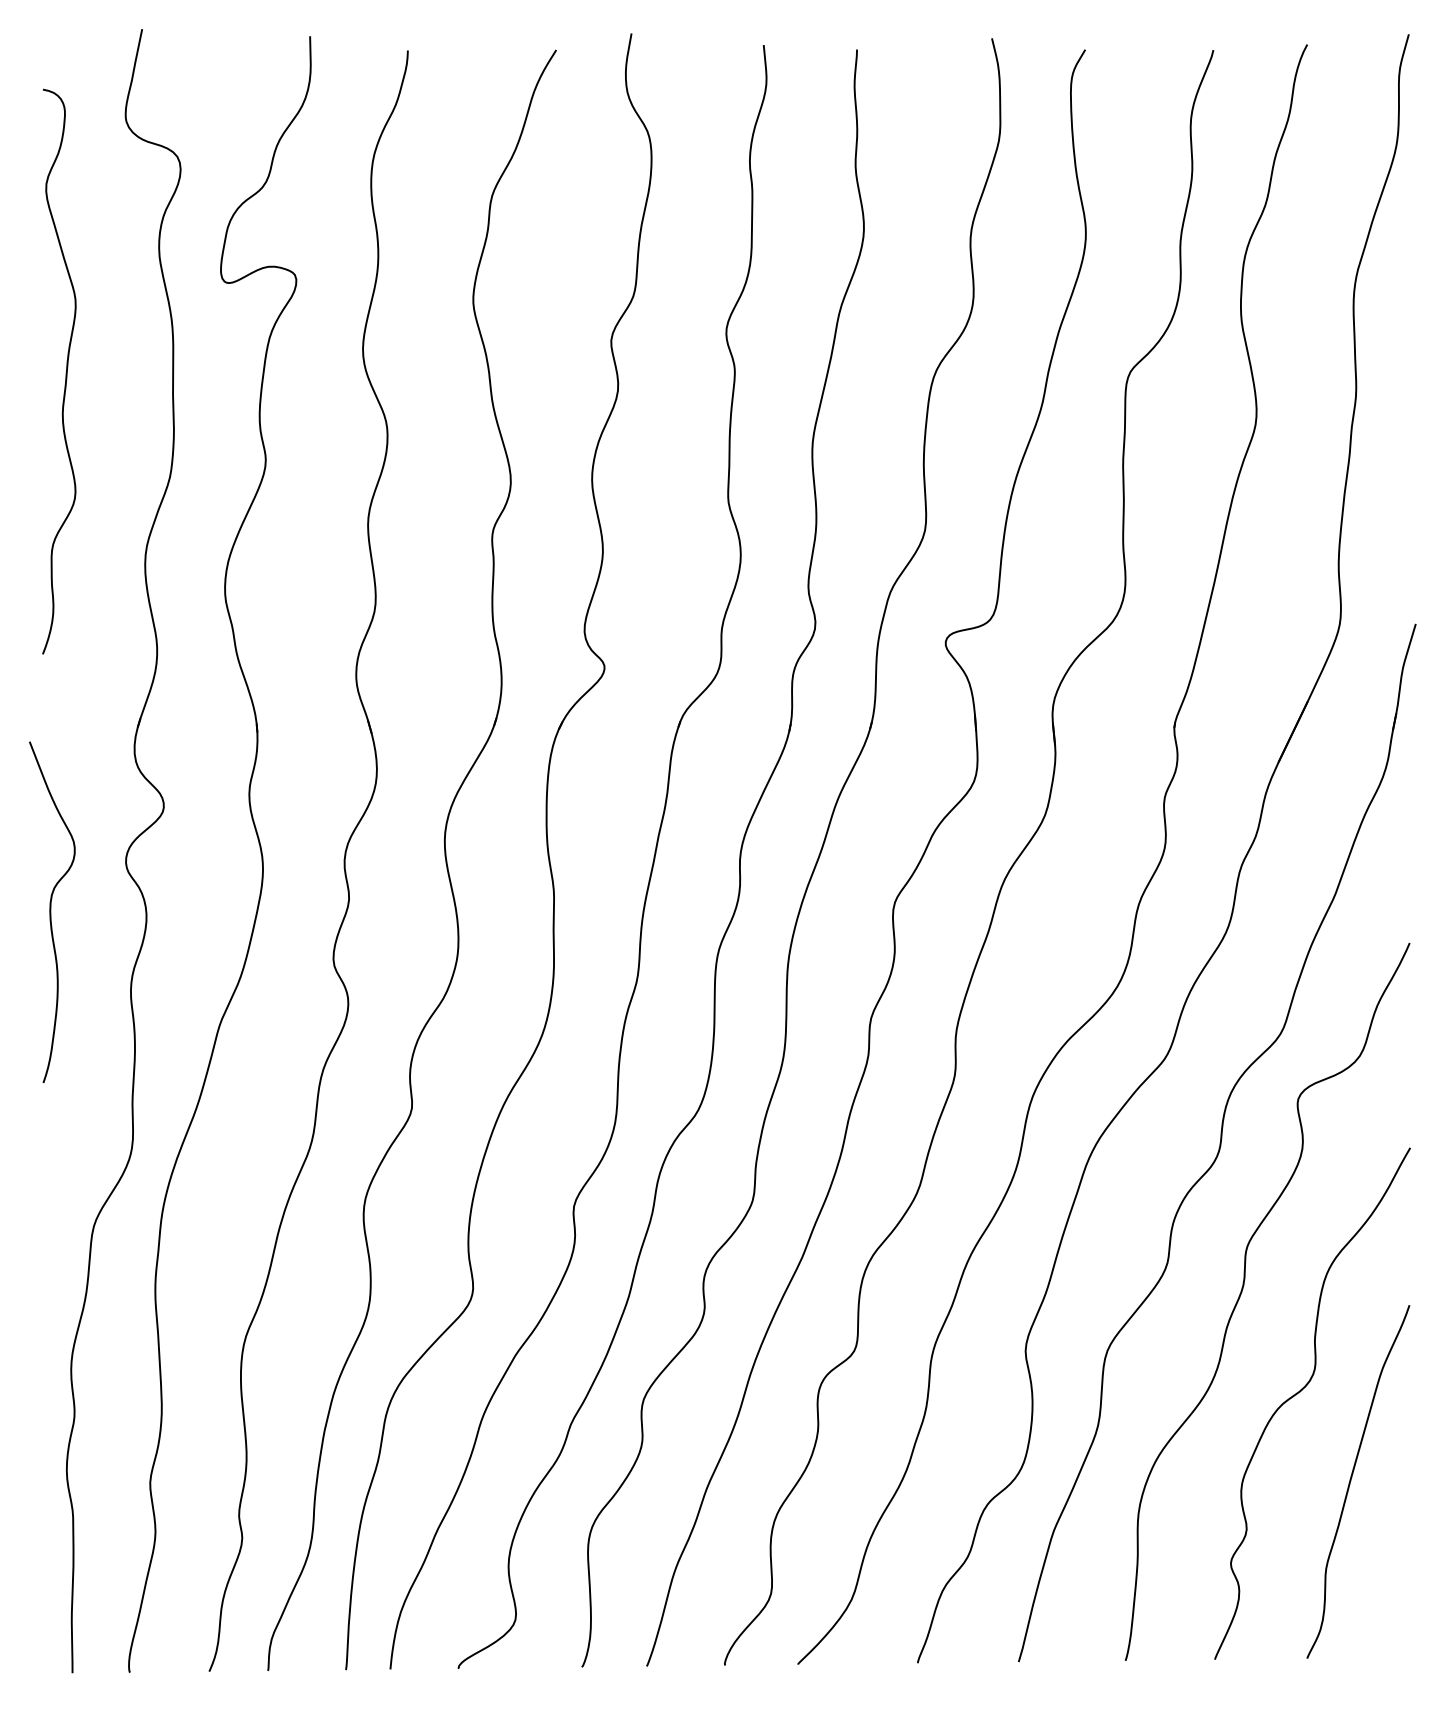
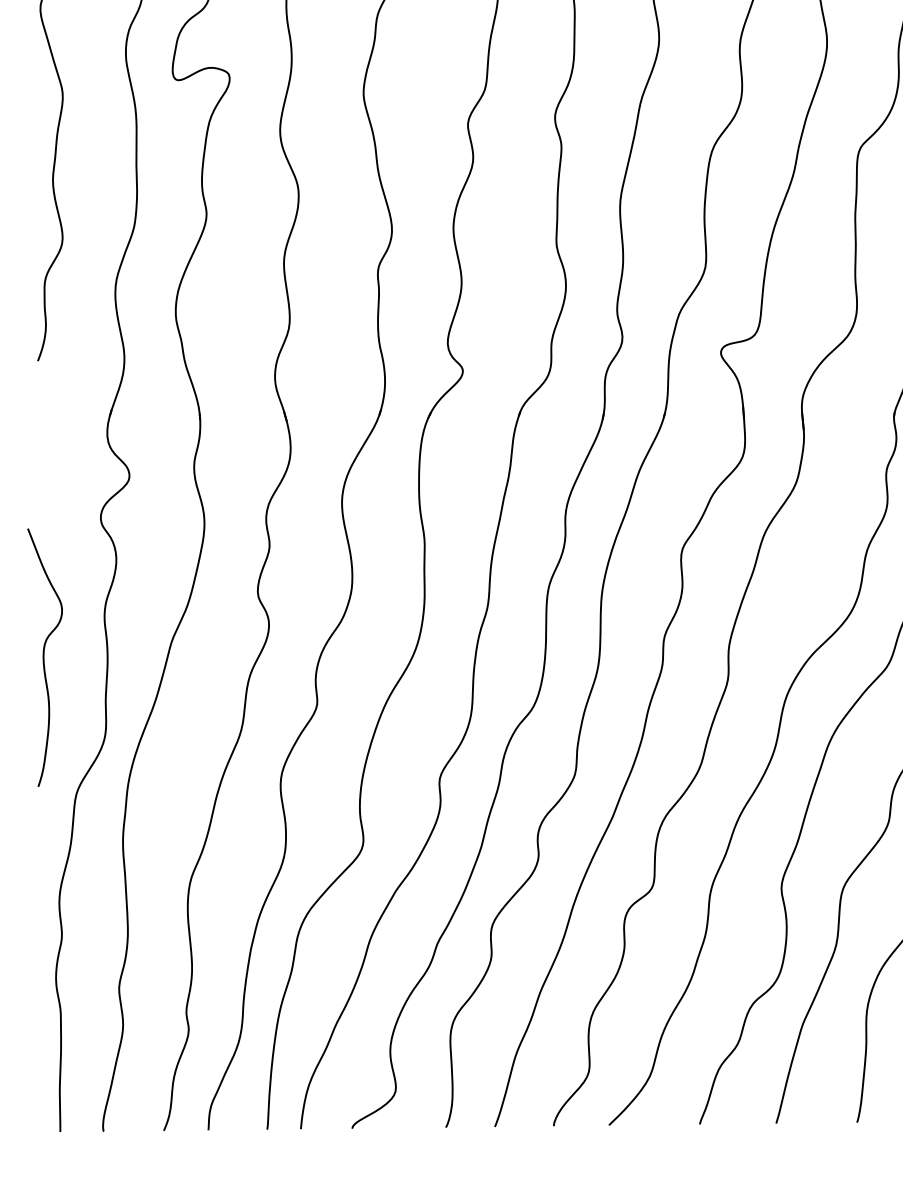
curve: (51, 912) -> (44, 657), moved

